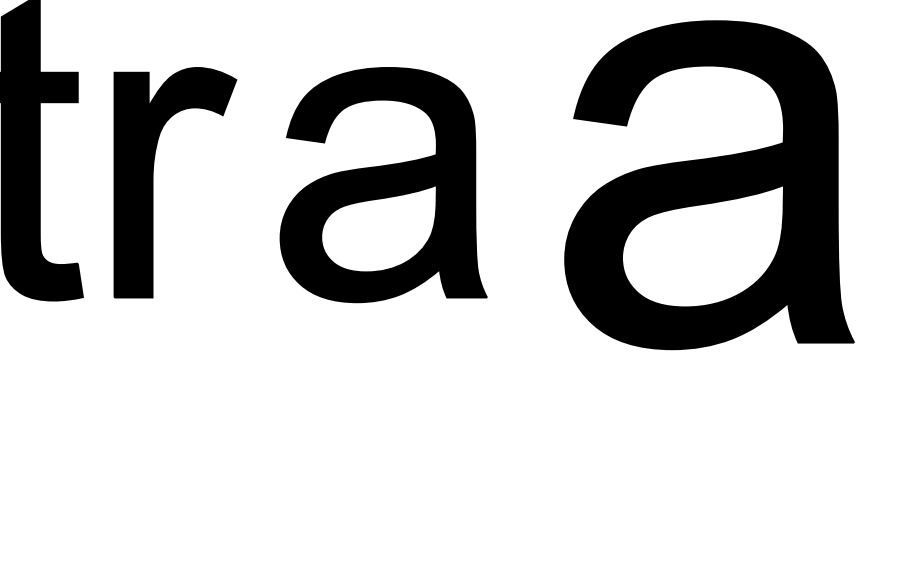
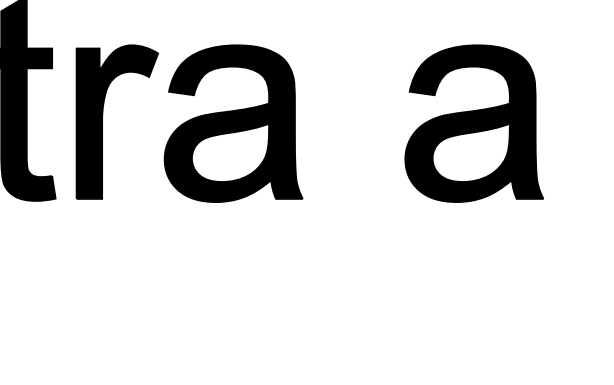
part: (383, 184) -> (233, 123), moved
part: (708, 184) -> (473, 123), size x0.71

